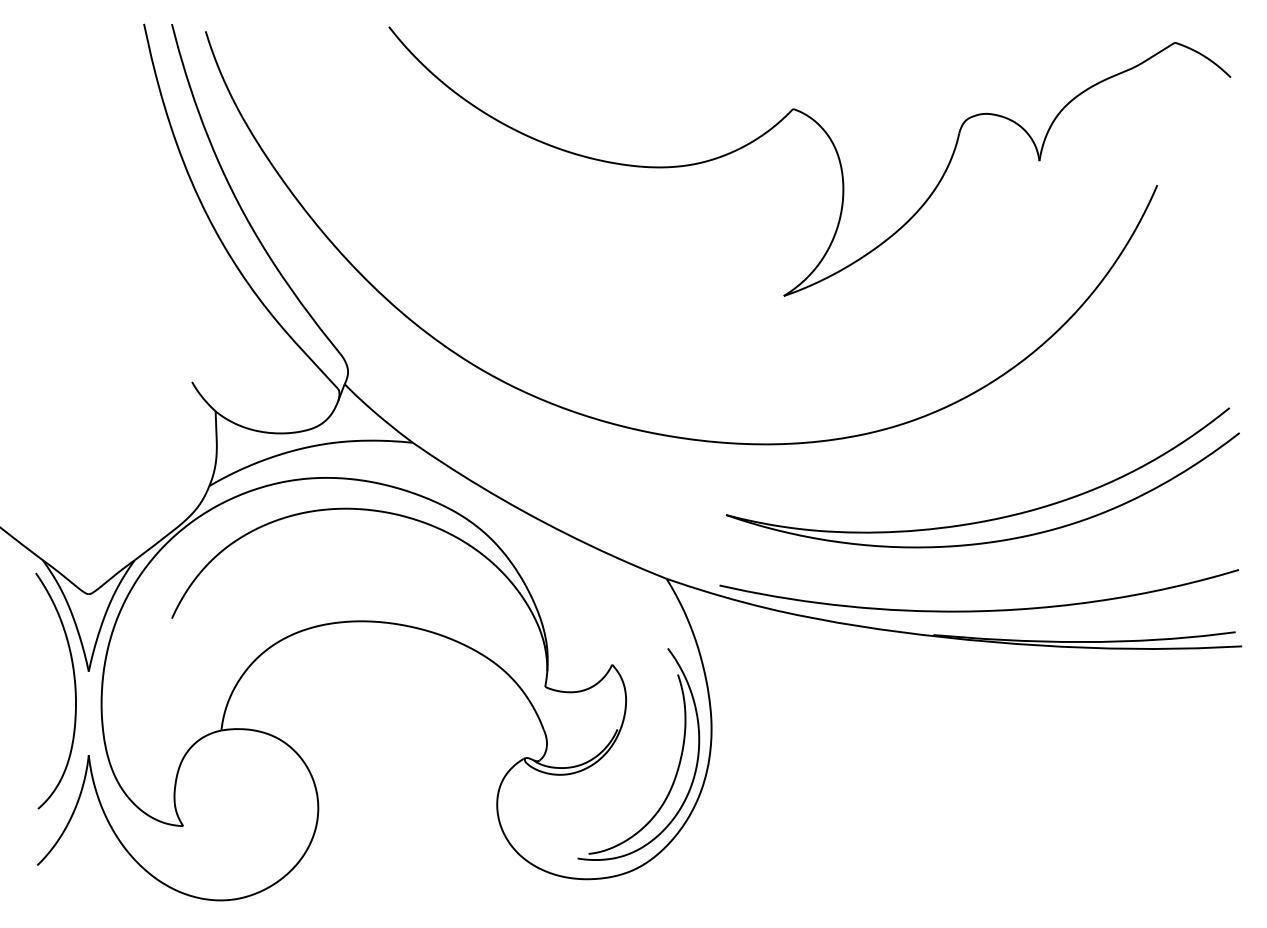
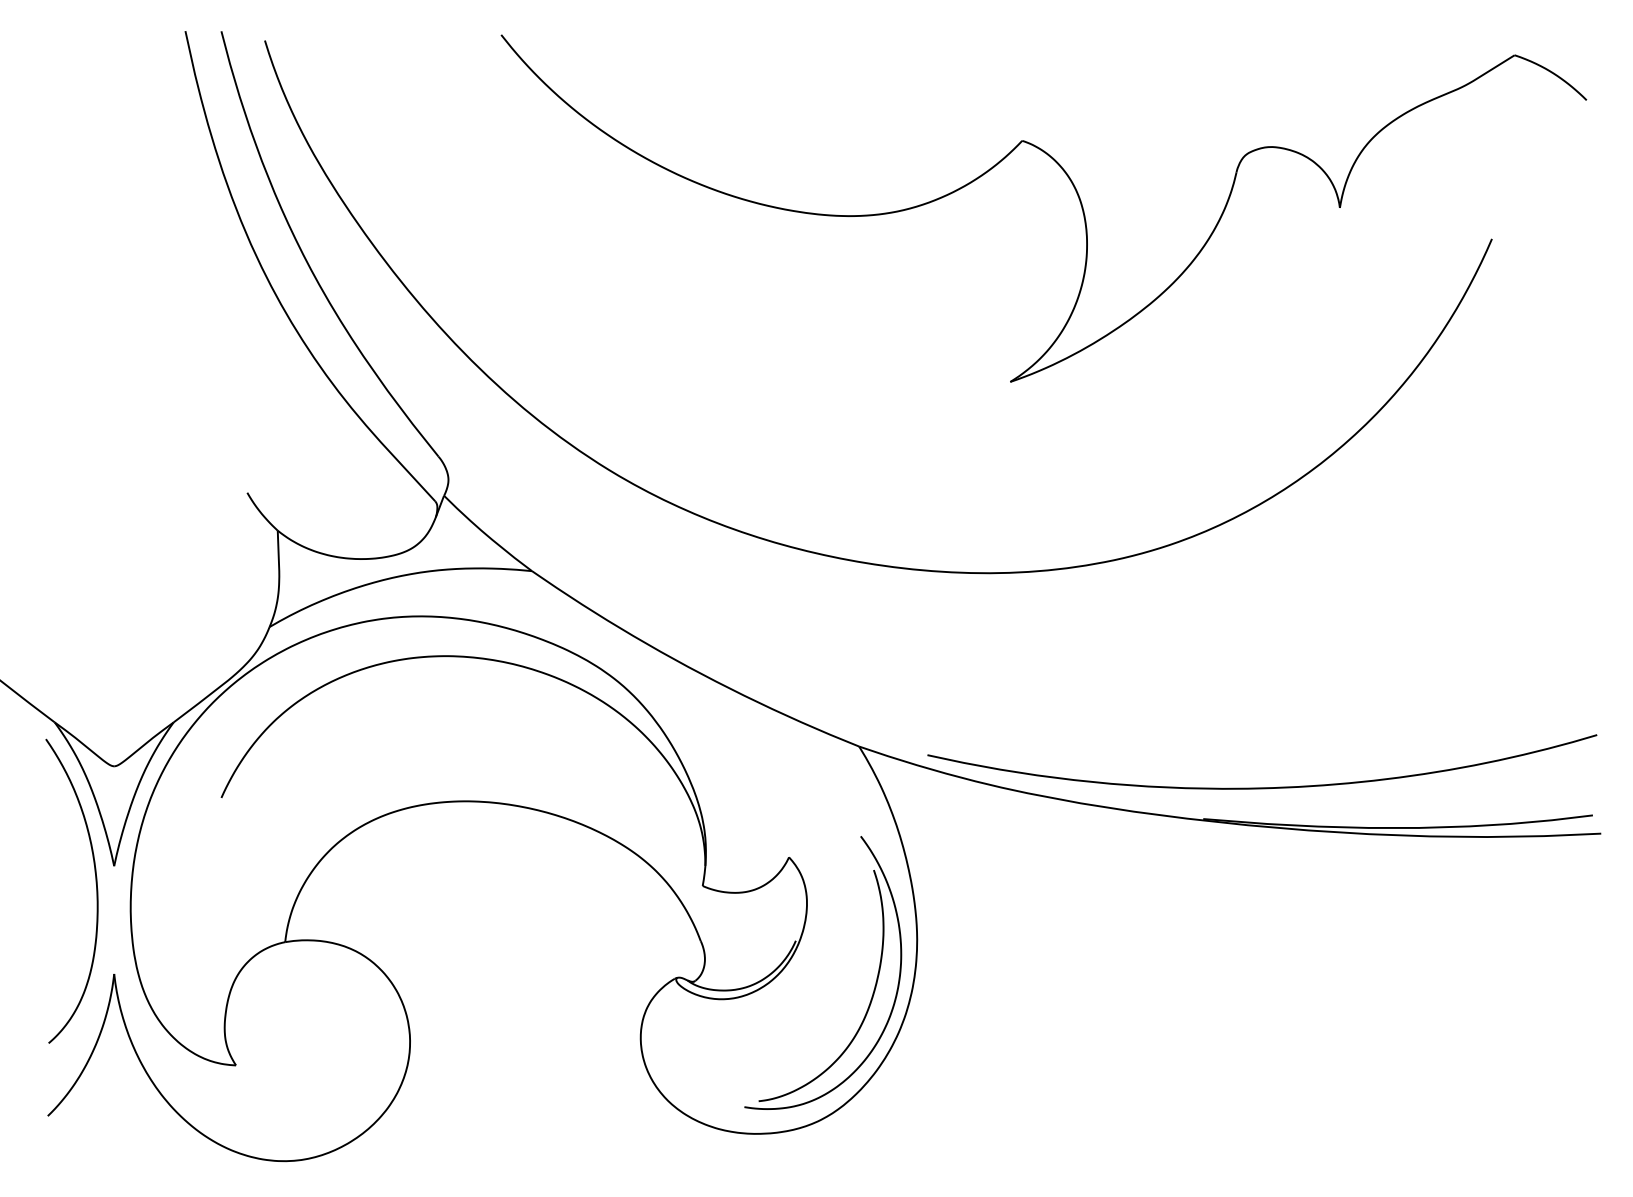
part: (991, 519) -> (1277, 669), removed

